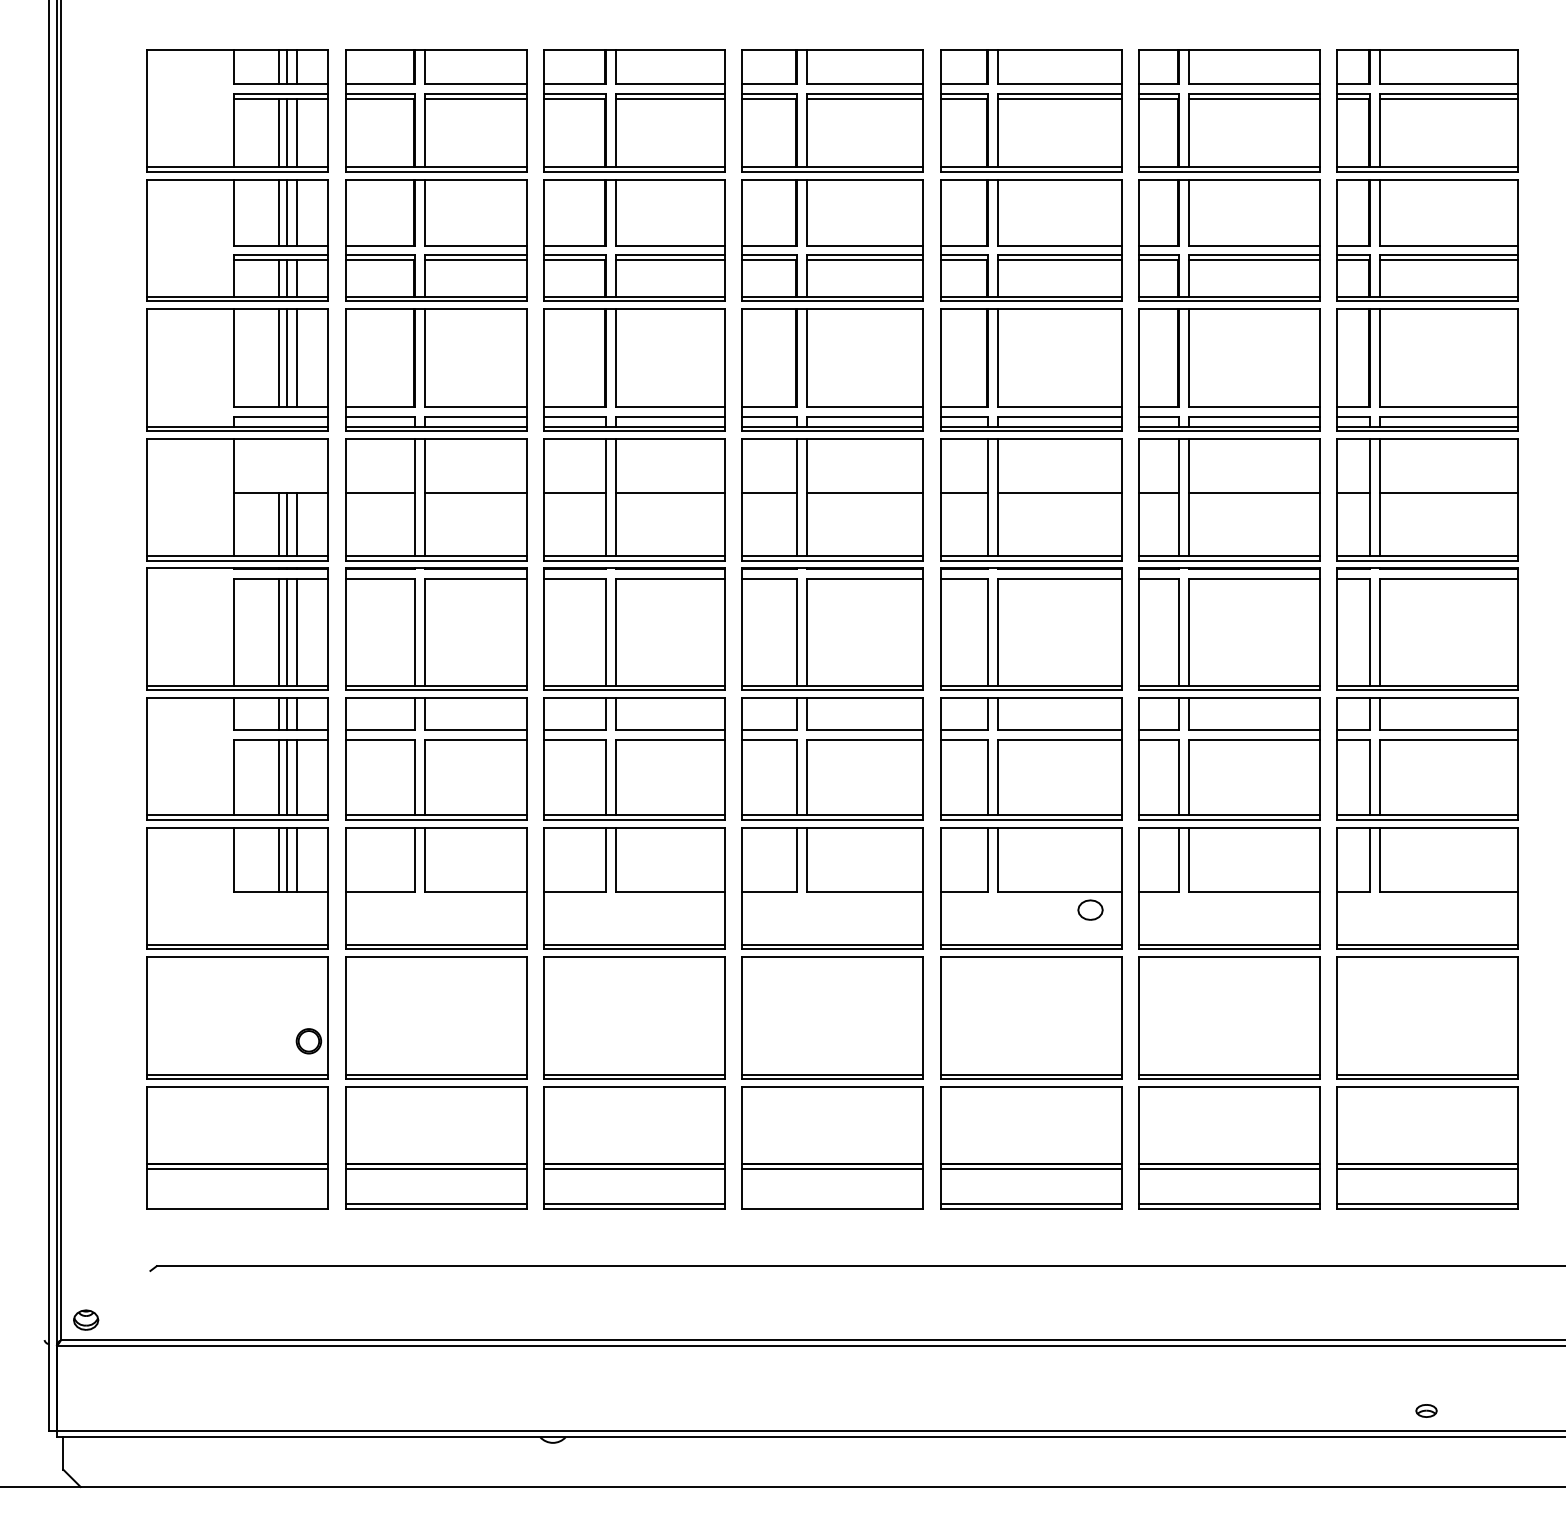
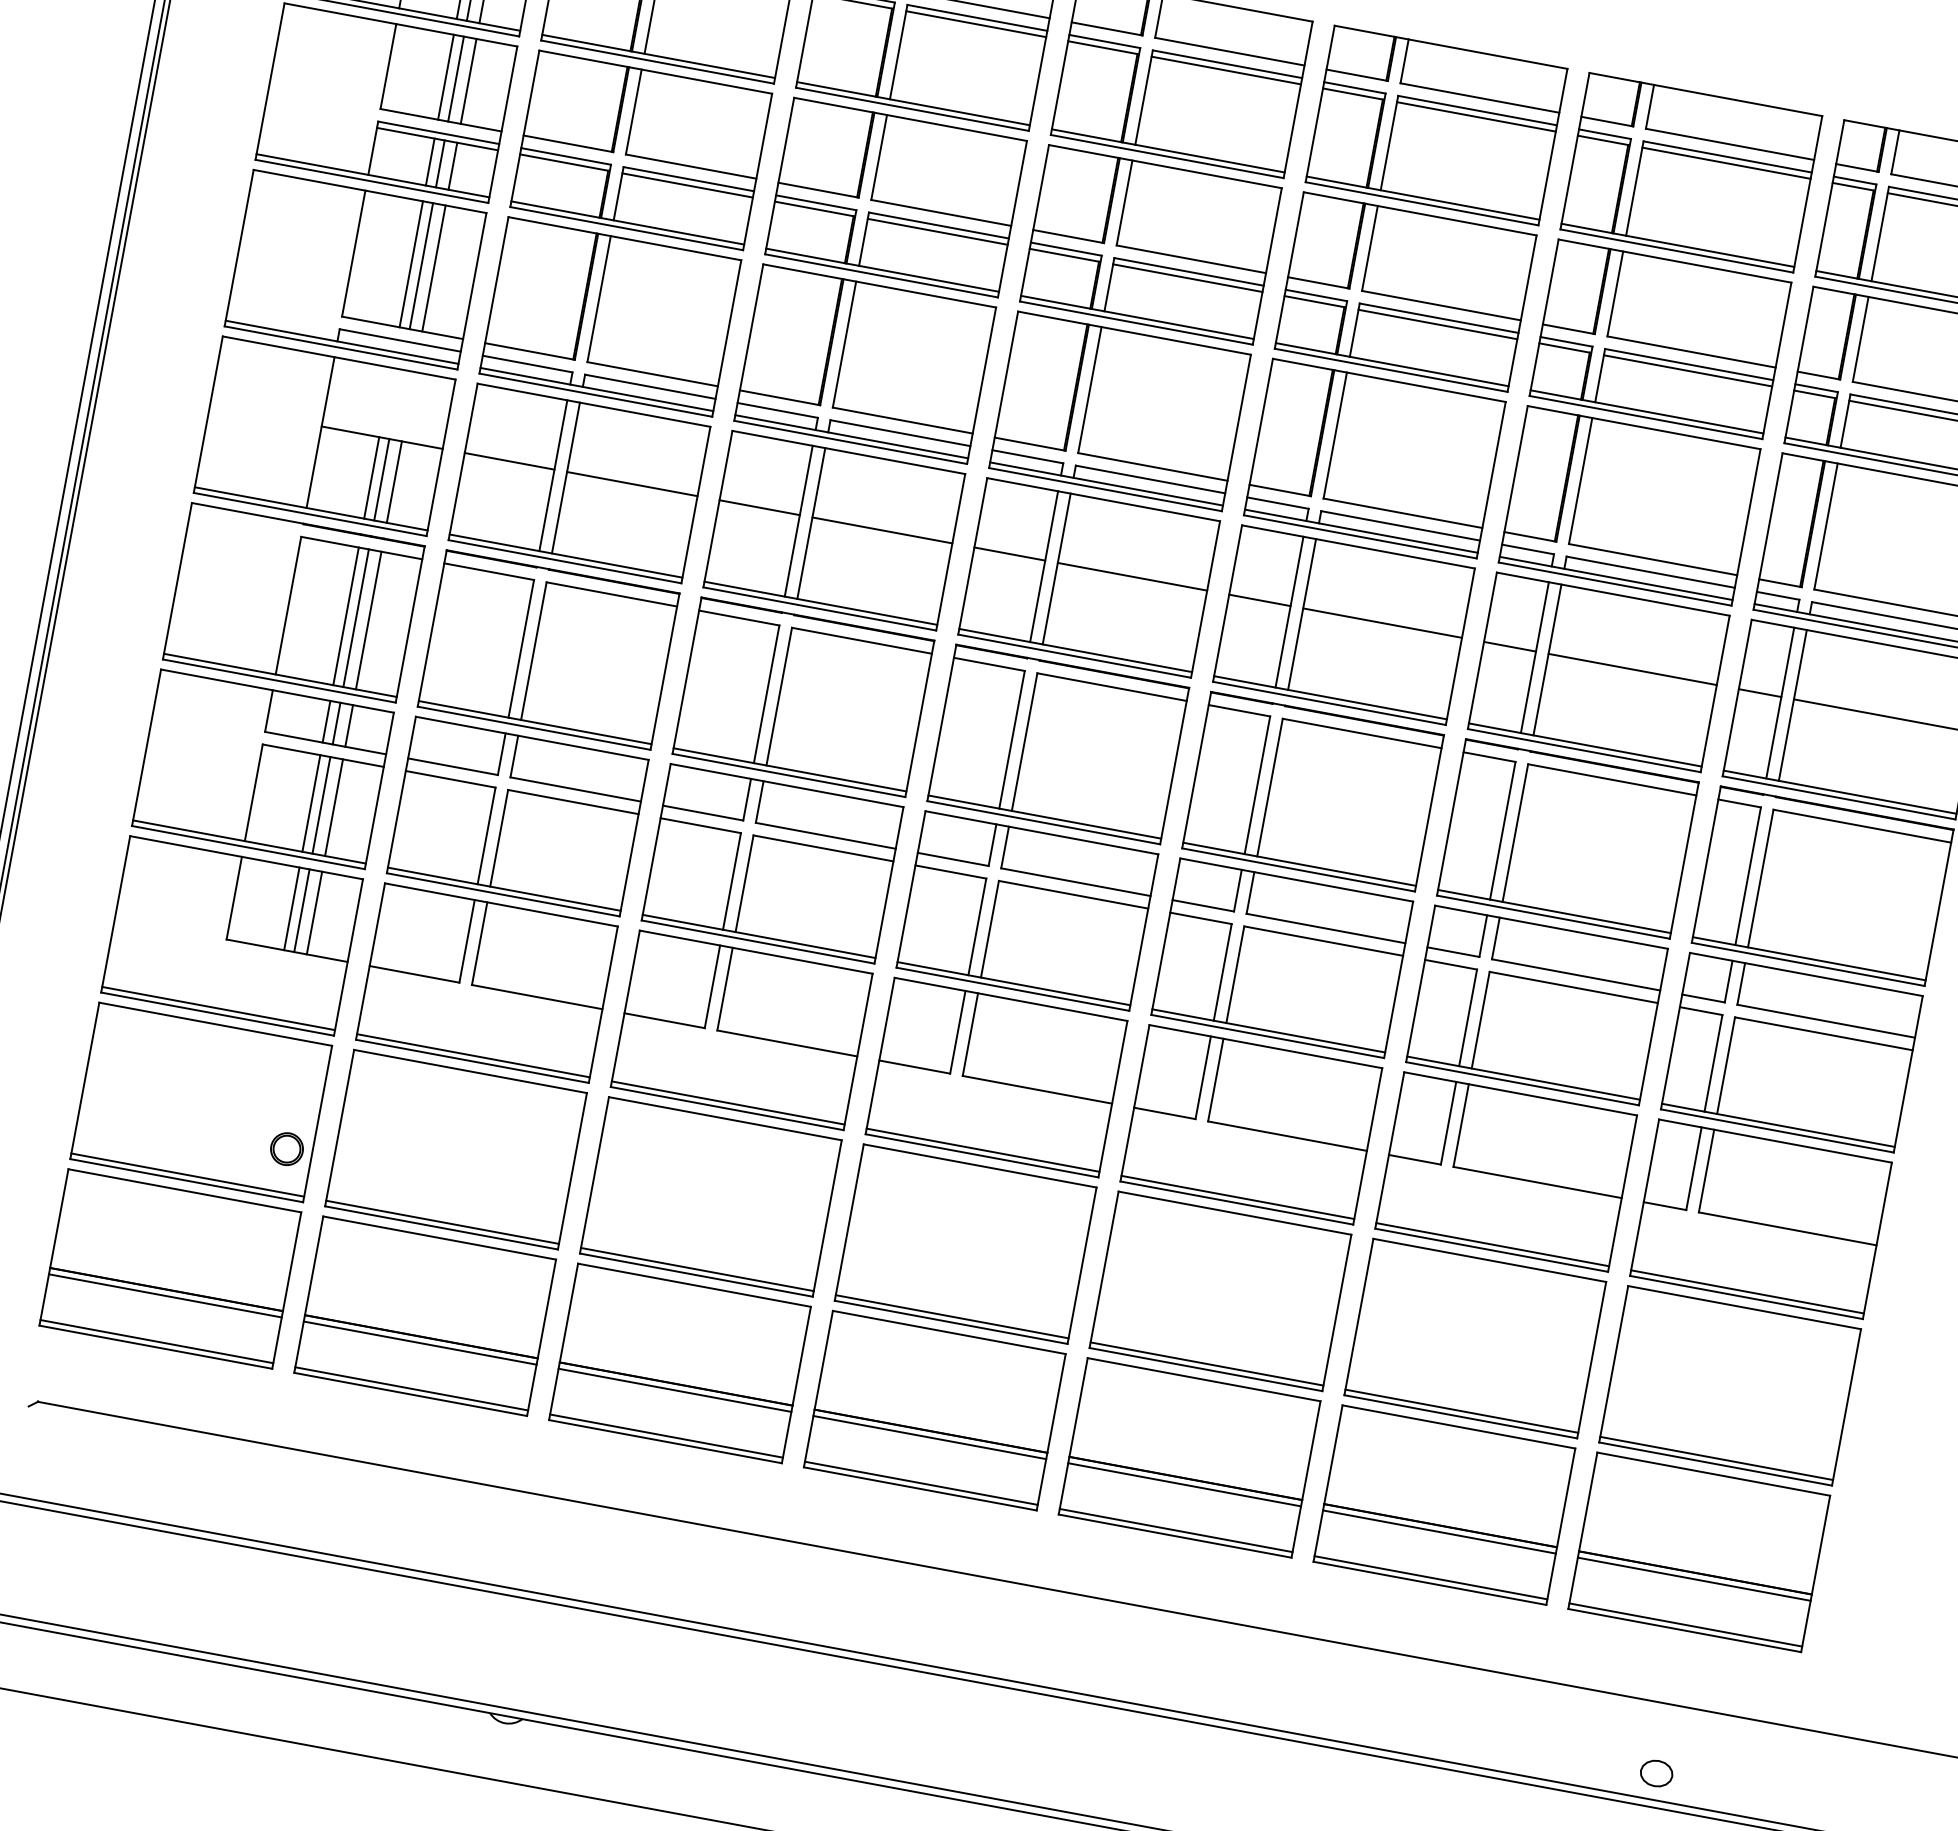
part: (1090, 909) -> (1656, 1772), moved
line: (237, 1204) -> (156, 1341), added
line: (832, 1204) -> (920, 1483), added

